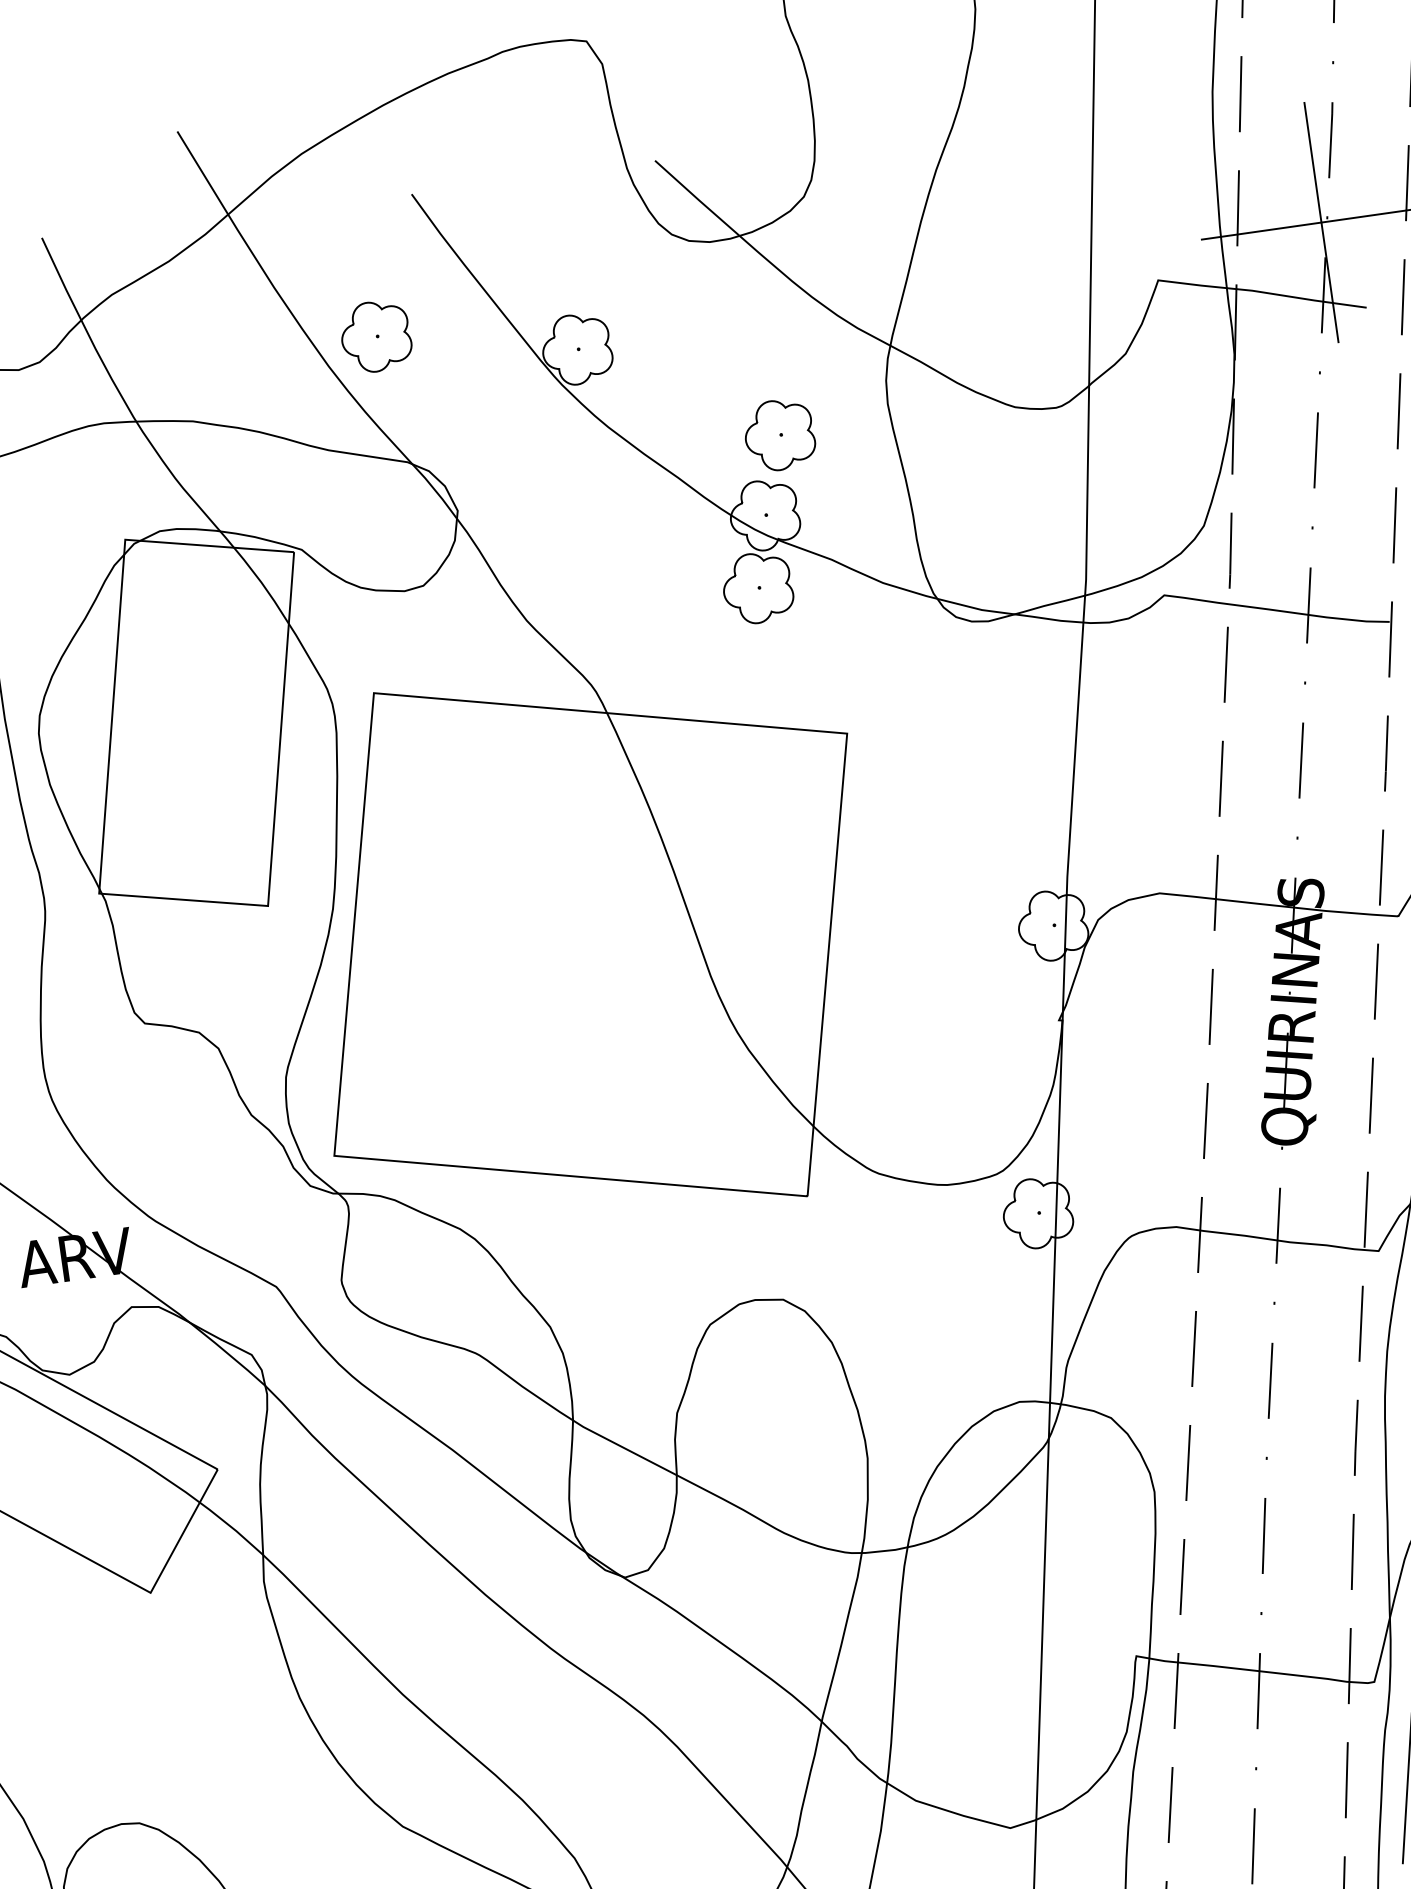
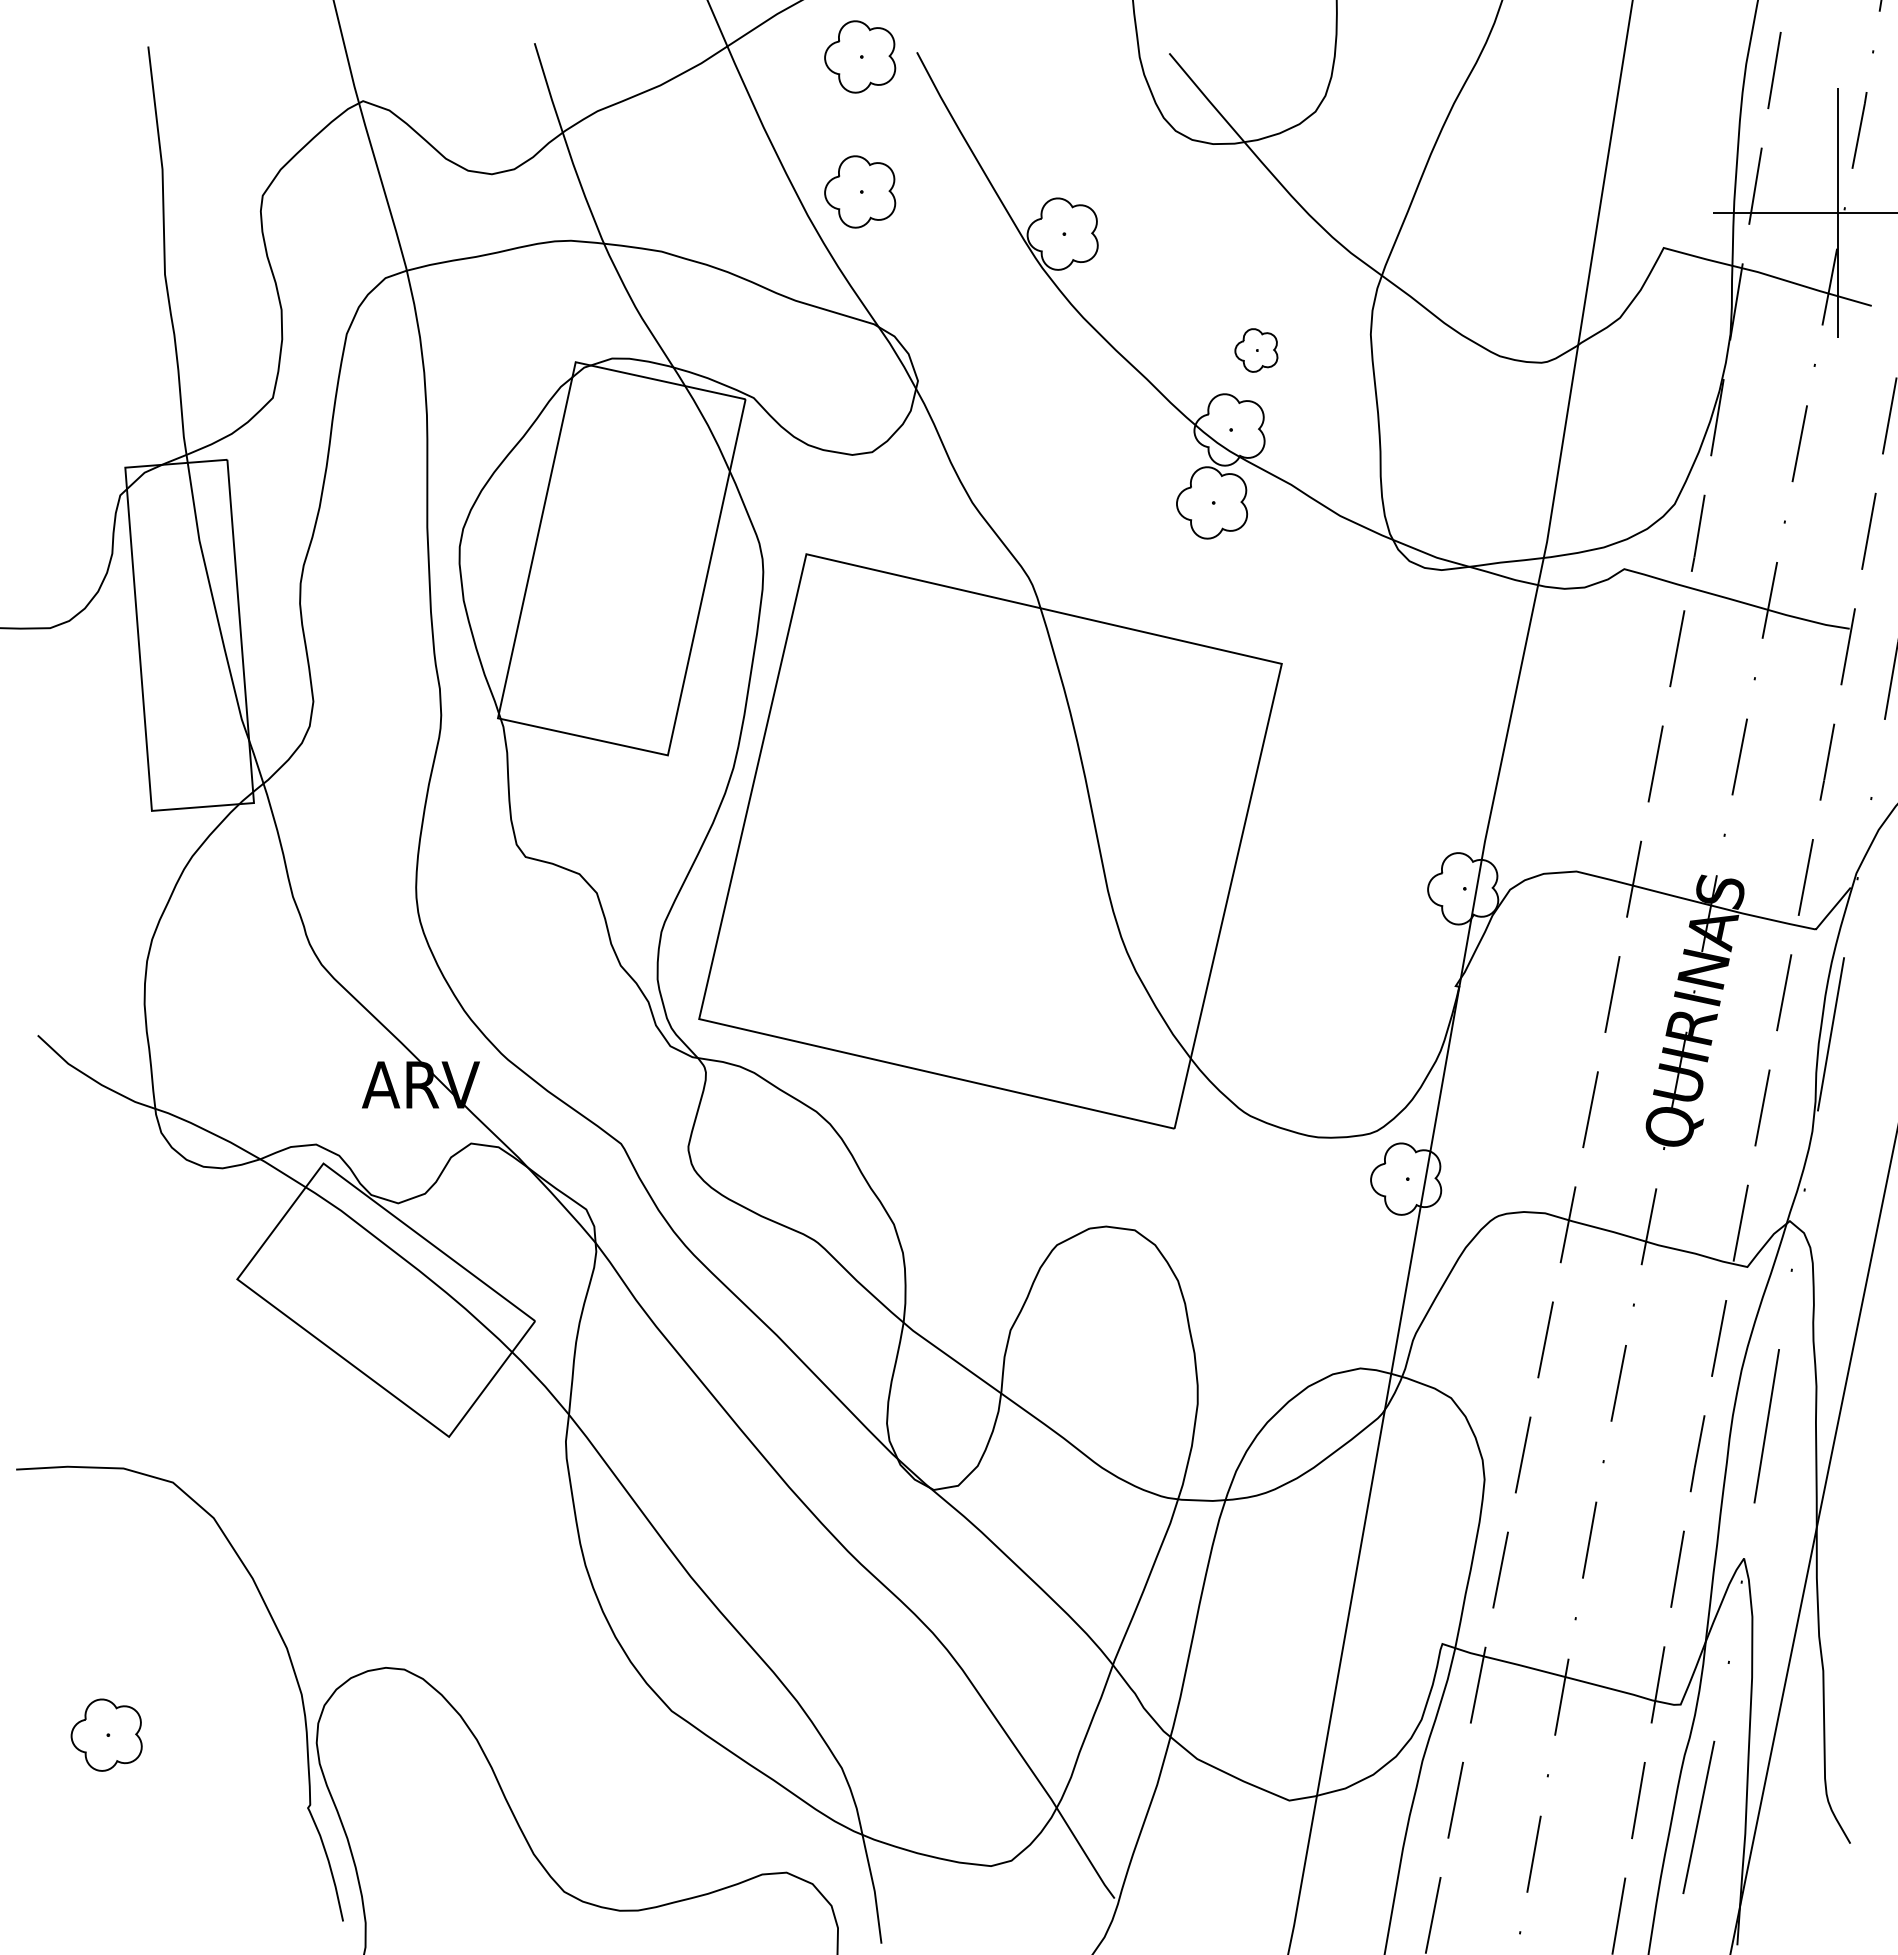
part: (357, 206) -> (860, 56), added
part: (779, 435) -> (1256, 350), size x0.6

